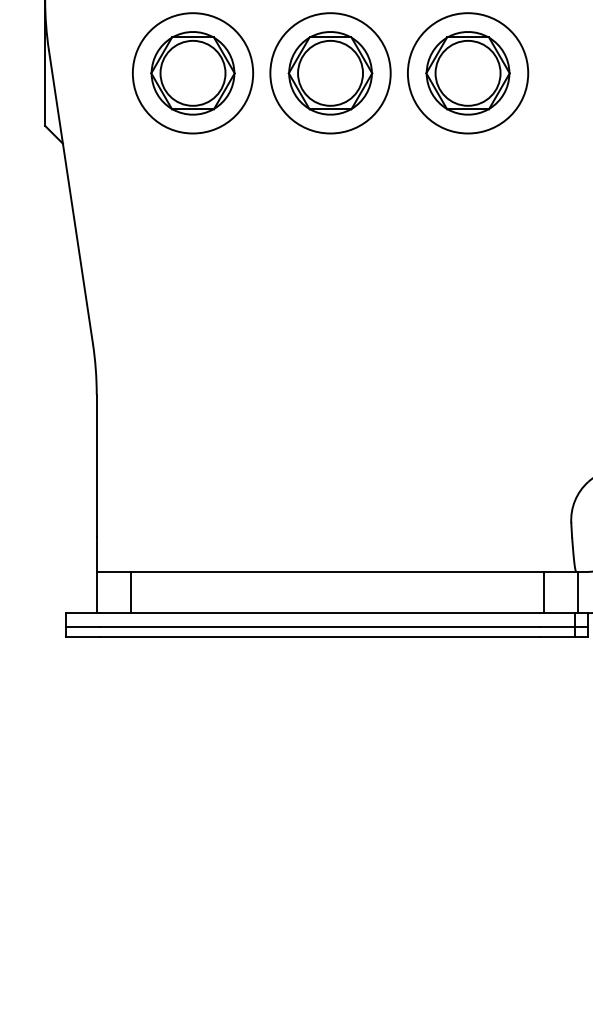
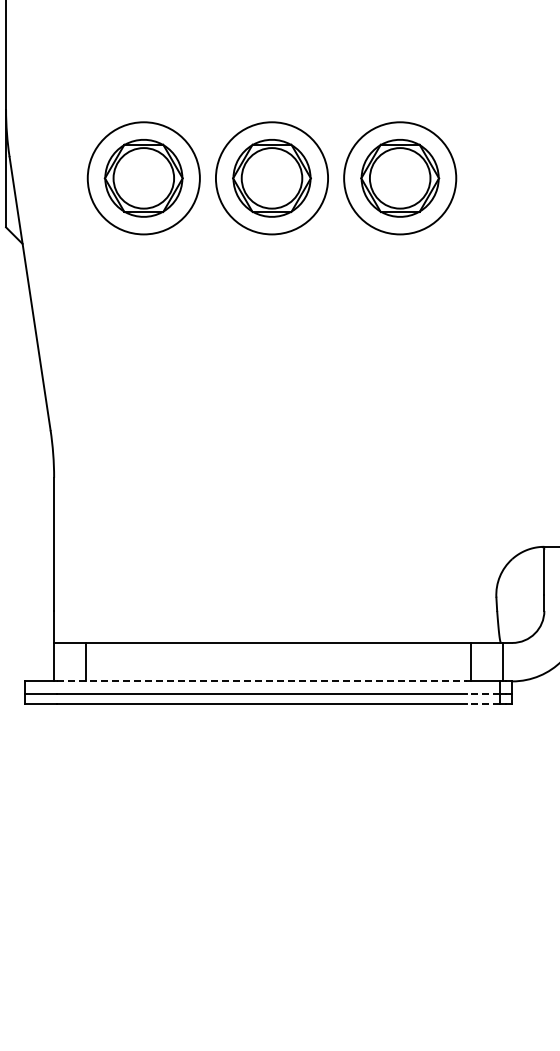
line: (320, 613) -> (262, 681), solid -> dashed
line: (557, 627) -> (483, 694), solid -> dashed
line: (557, 636) -> (483, 703), solid -> dashed

